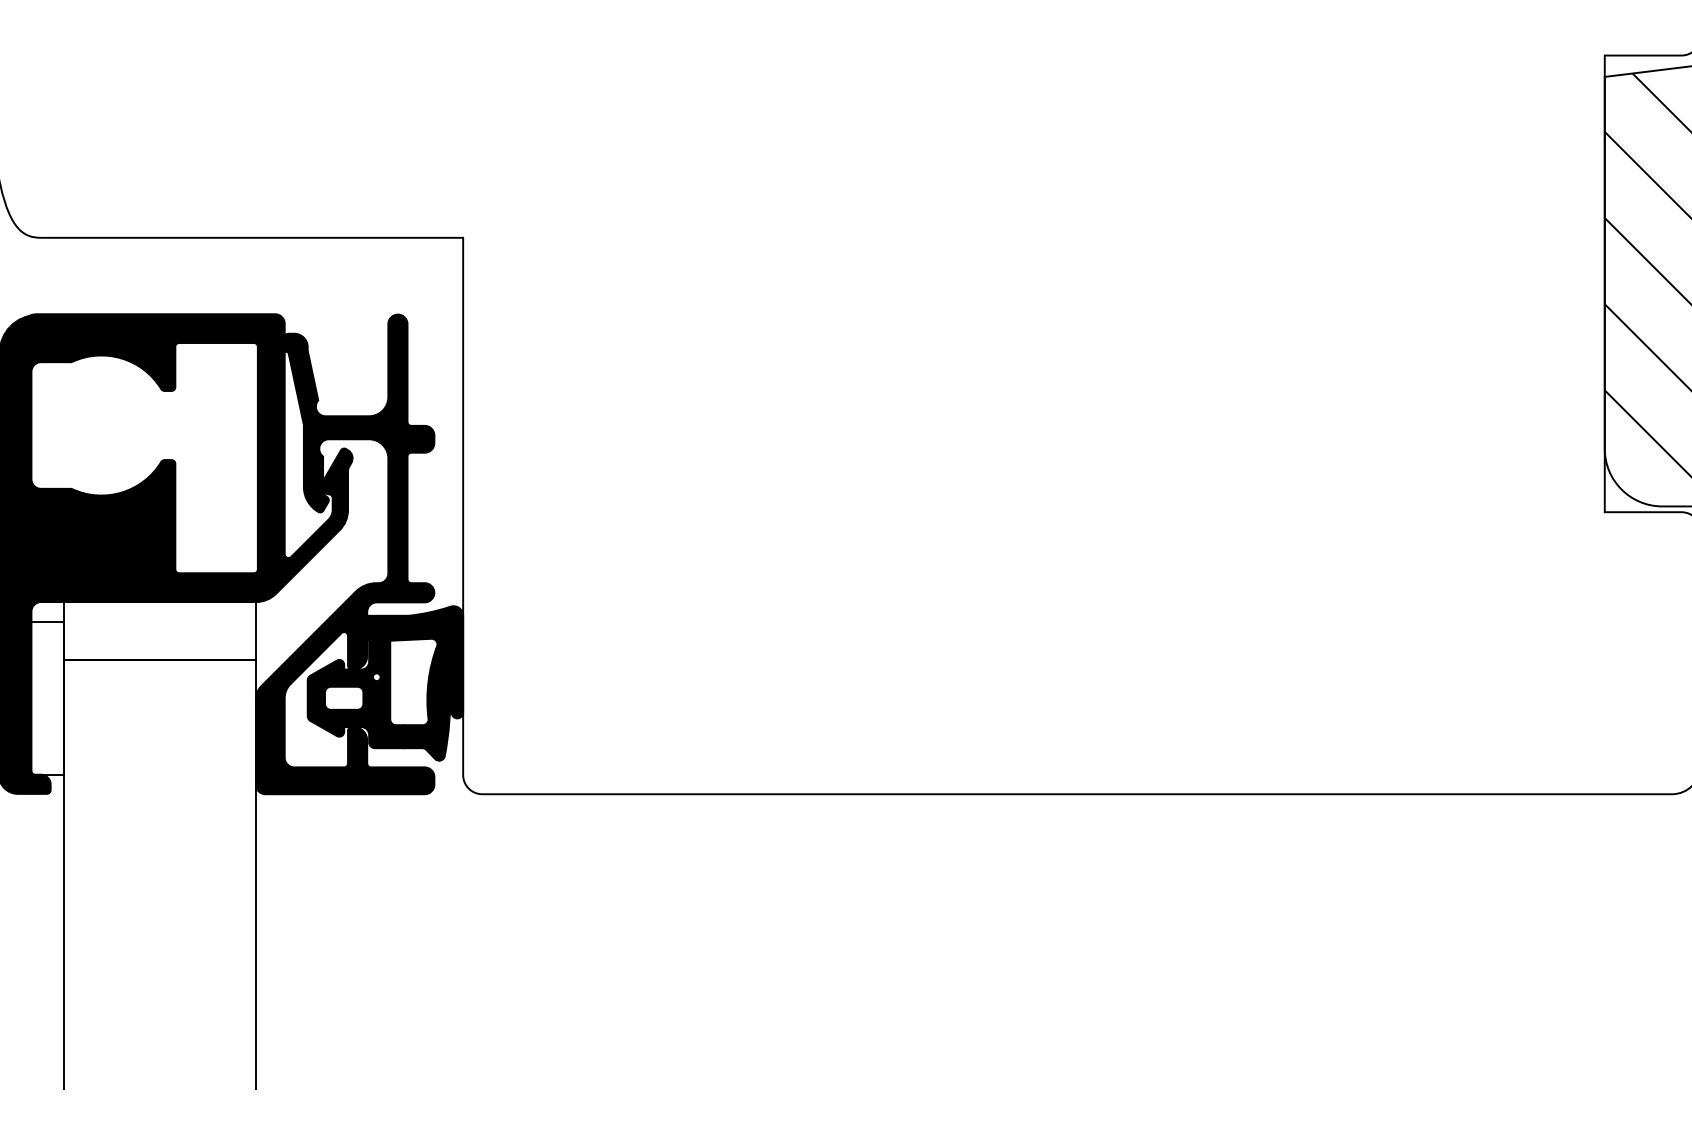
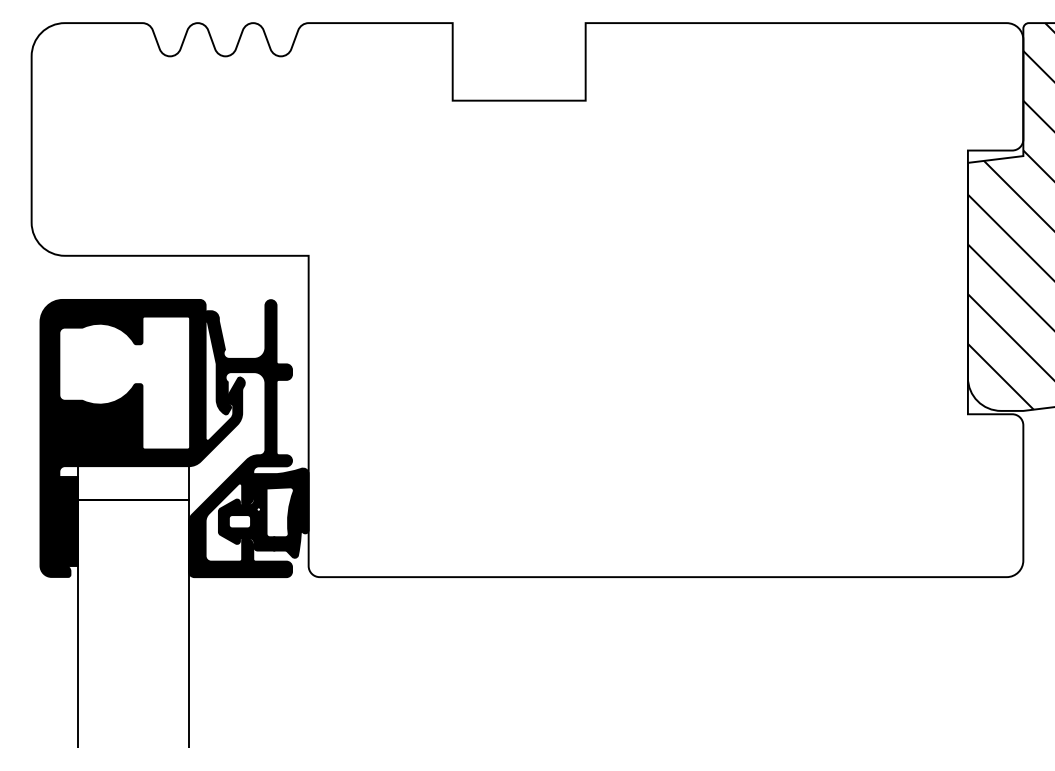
fill: (47, 697) -> (68, 521), added

